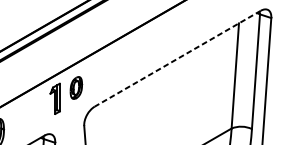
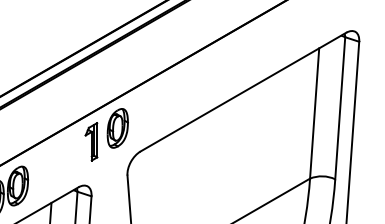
line: (177, 58) -> (243, 92), dashed -> solid
part: (76, 88) -> (117, 128), size x1.43

